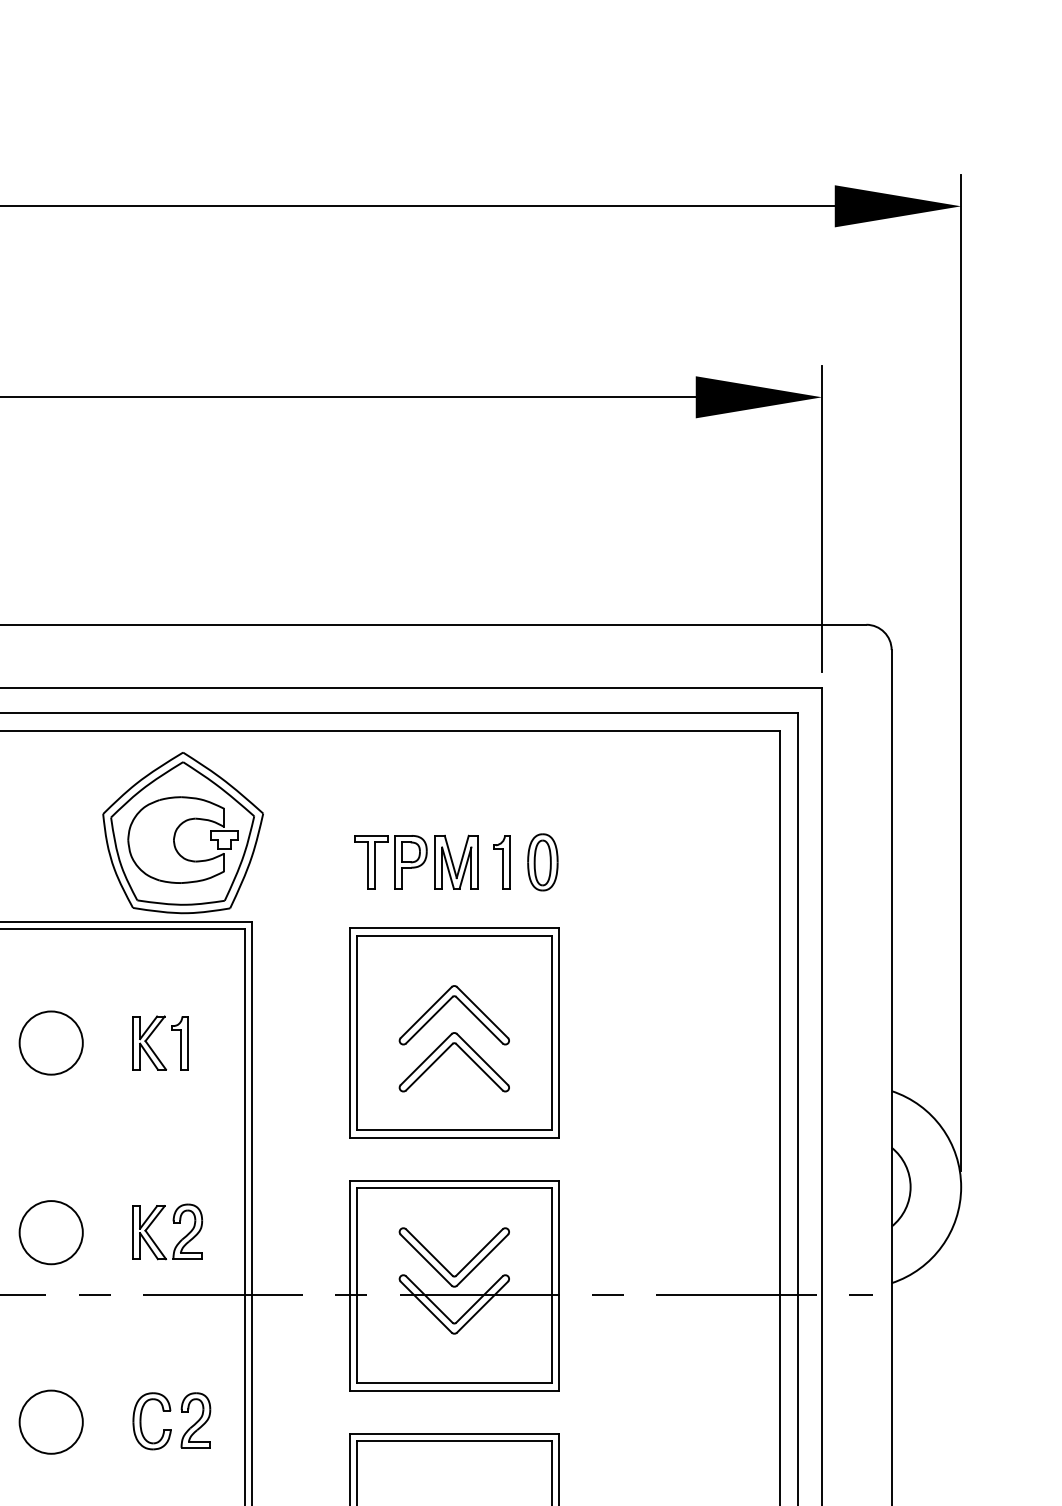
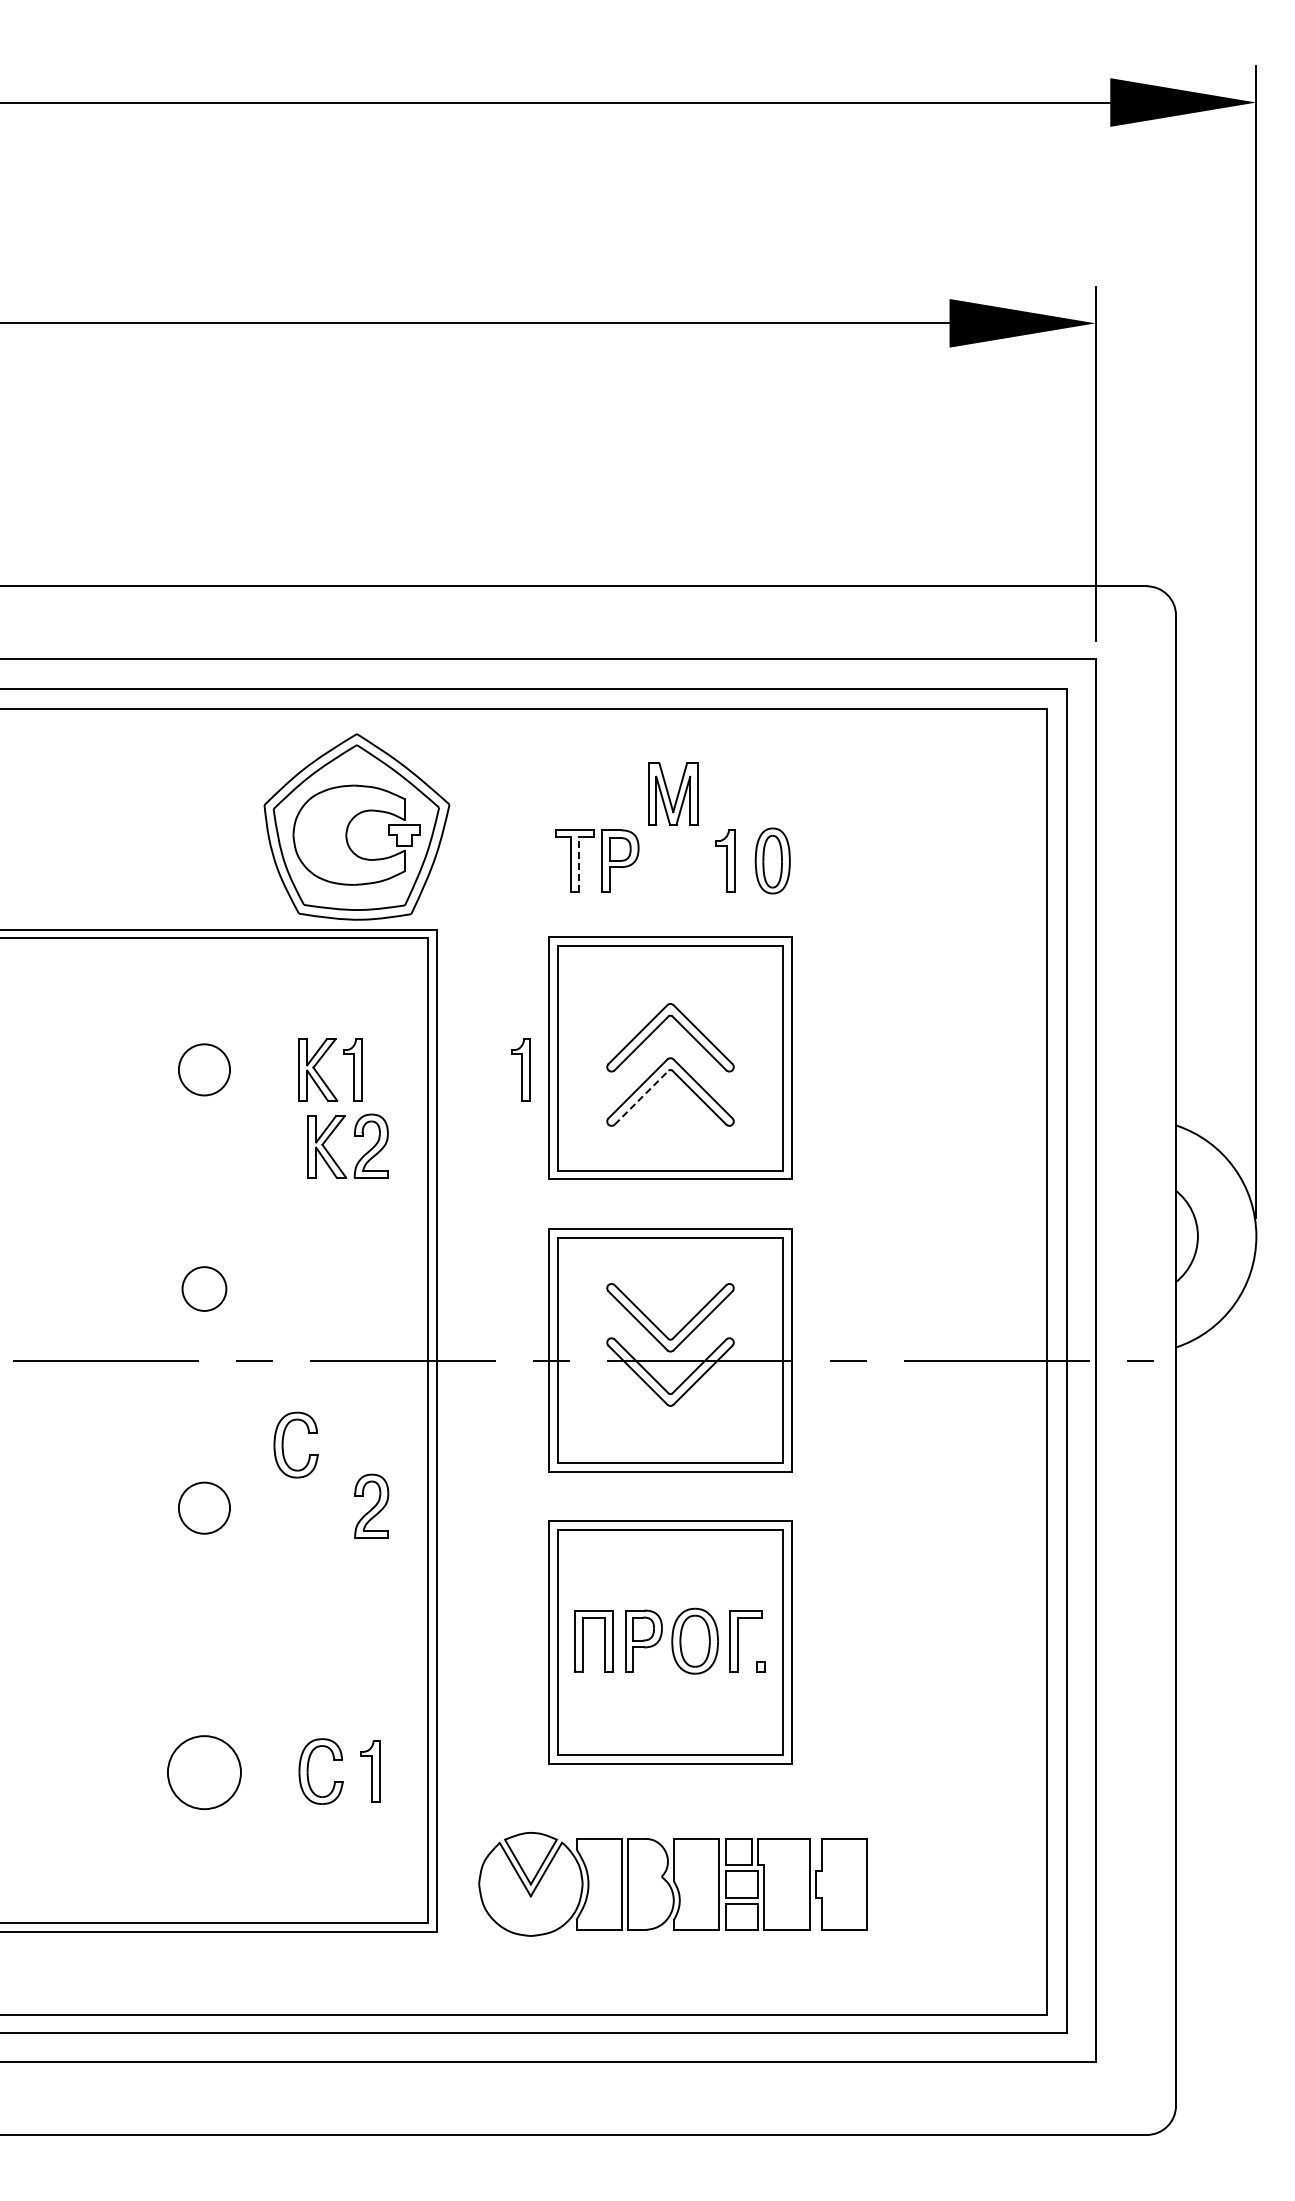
part: (456, 861) -> (673, 793), moved
line: (374, 864) -> (578, 863), solid -> dashed
circle: (50, 1042) -> (203, 1069), size x0.7
part: (324, 1042) -> (520, 1069), added
line: (429, 1066) -> (641, 1097), solid -> dashed
part: (173, 1223) -> (354, 1136), moved
circle: (50, 1232) -> (203, 1288), size x0.6
part: (141, 1420) -> (283, 1444), moved
circle: (50, 1421) -> (203, 1507), size x0.7

